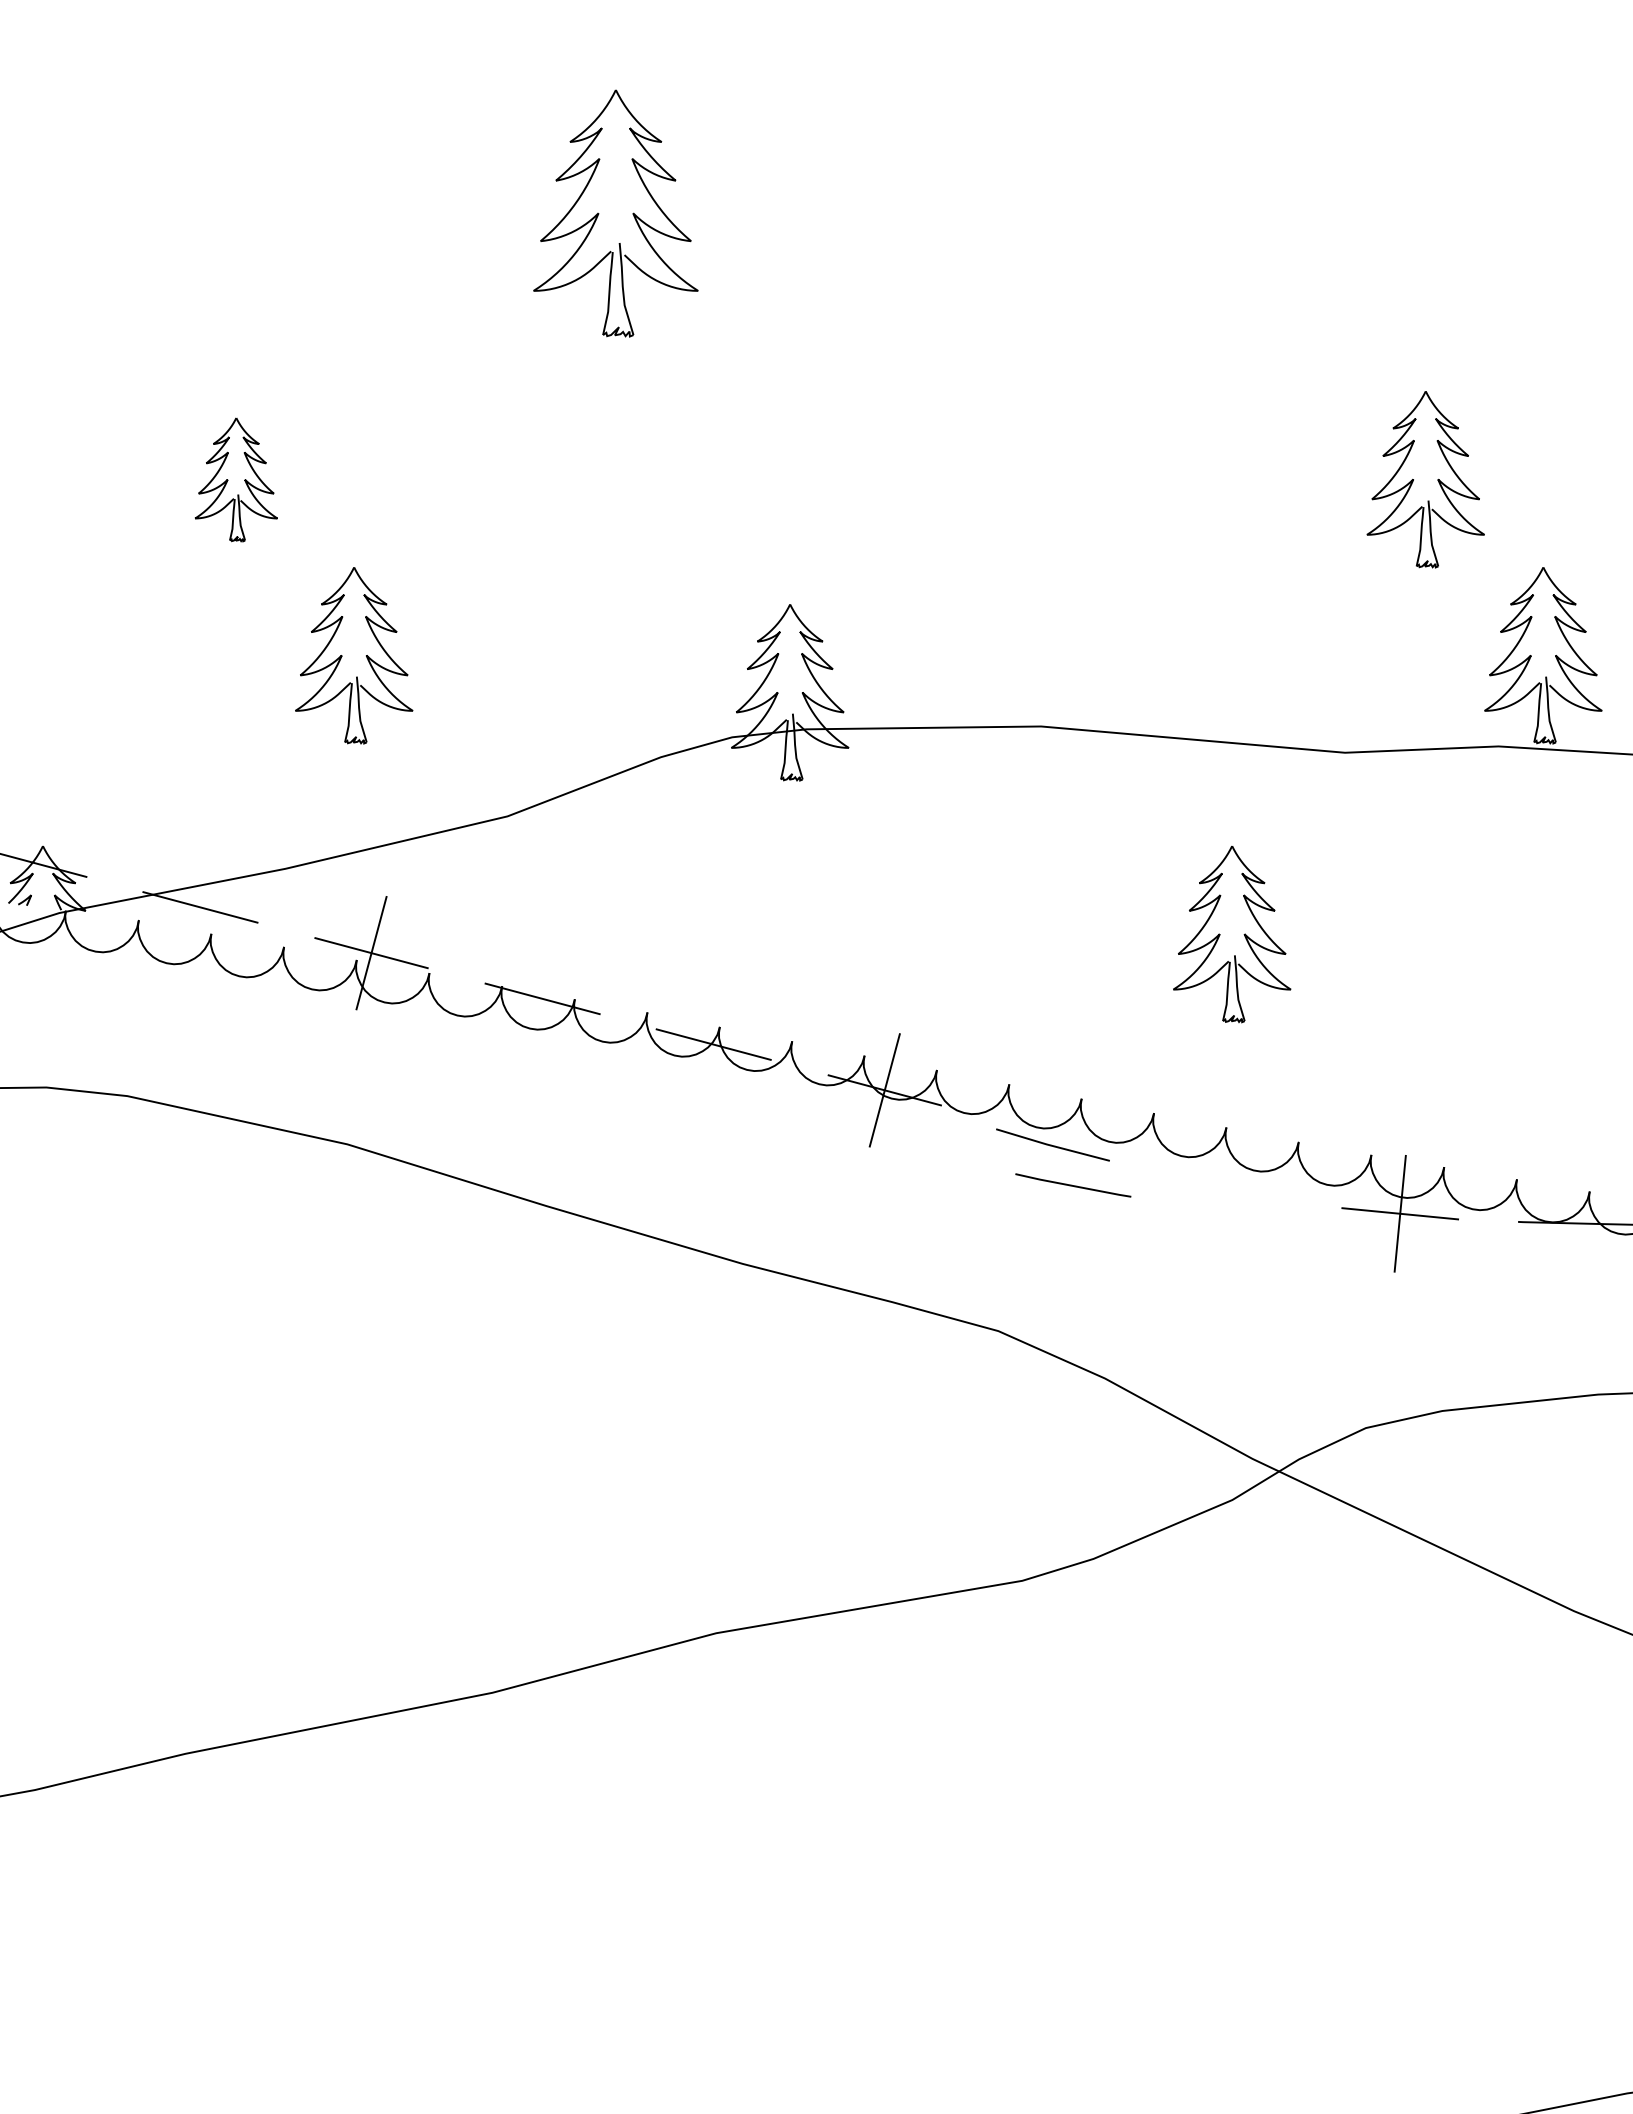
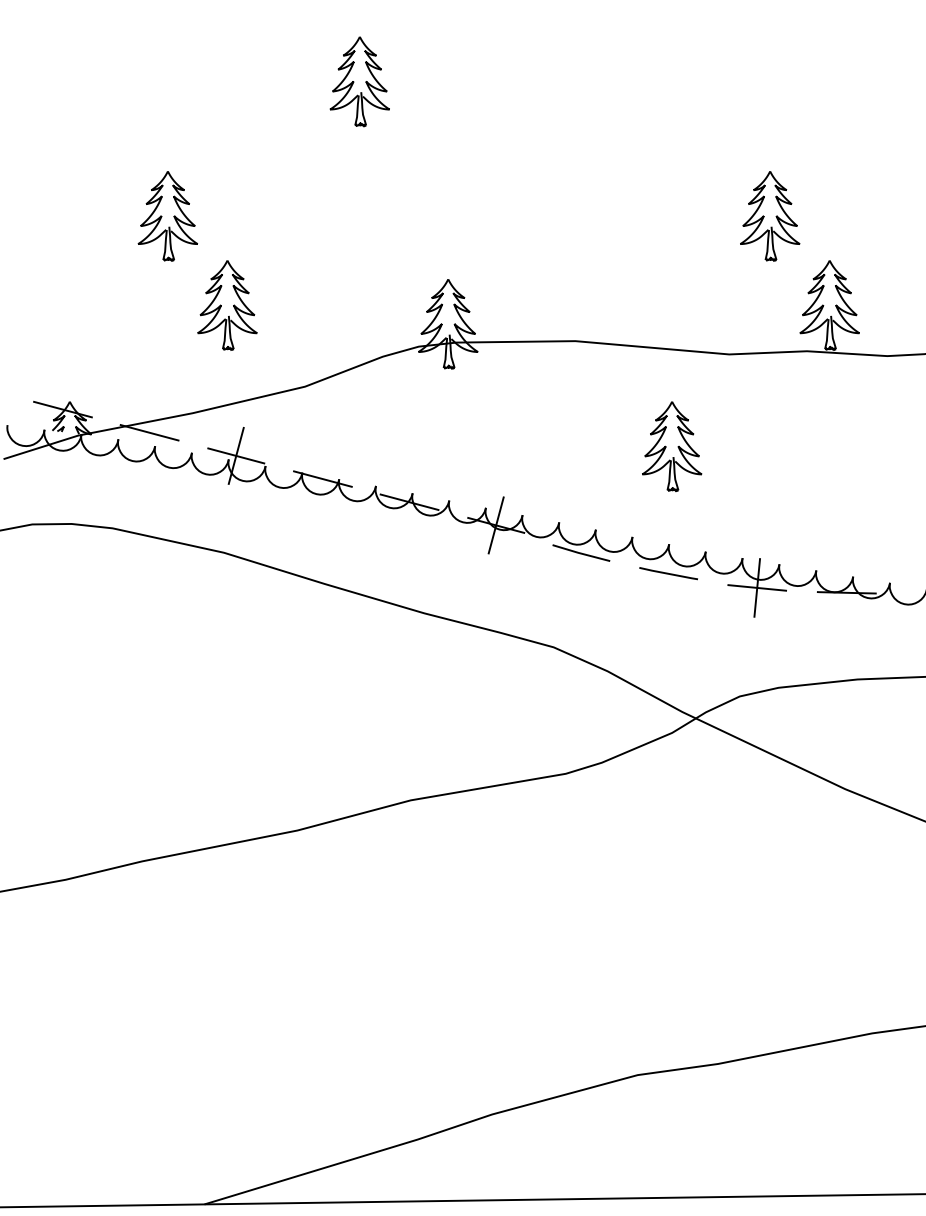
part: (614, 213) -> (359, 81), size x0.71
part: (235, 480) -> (167, 216), size x1.43
line: (1072, 1185) -> (668, 573), moved

